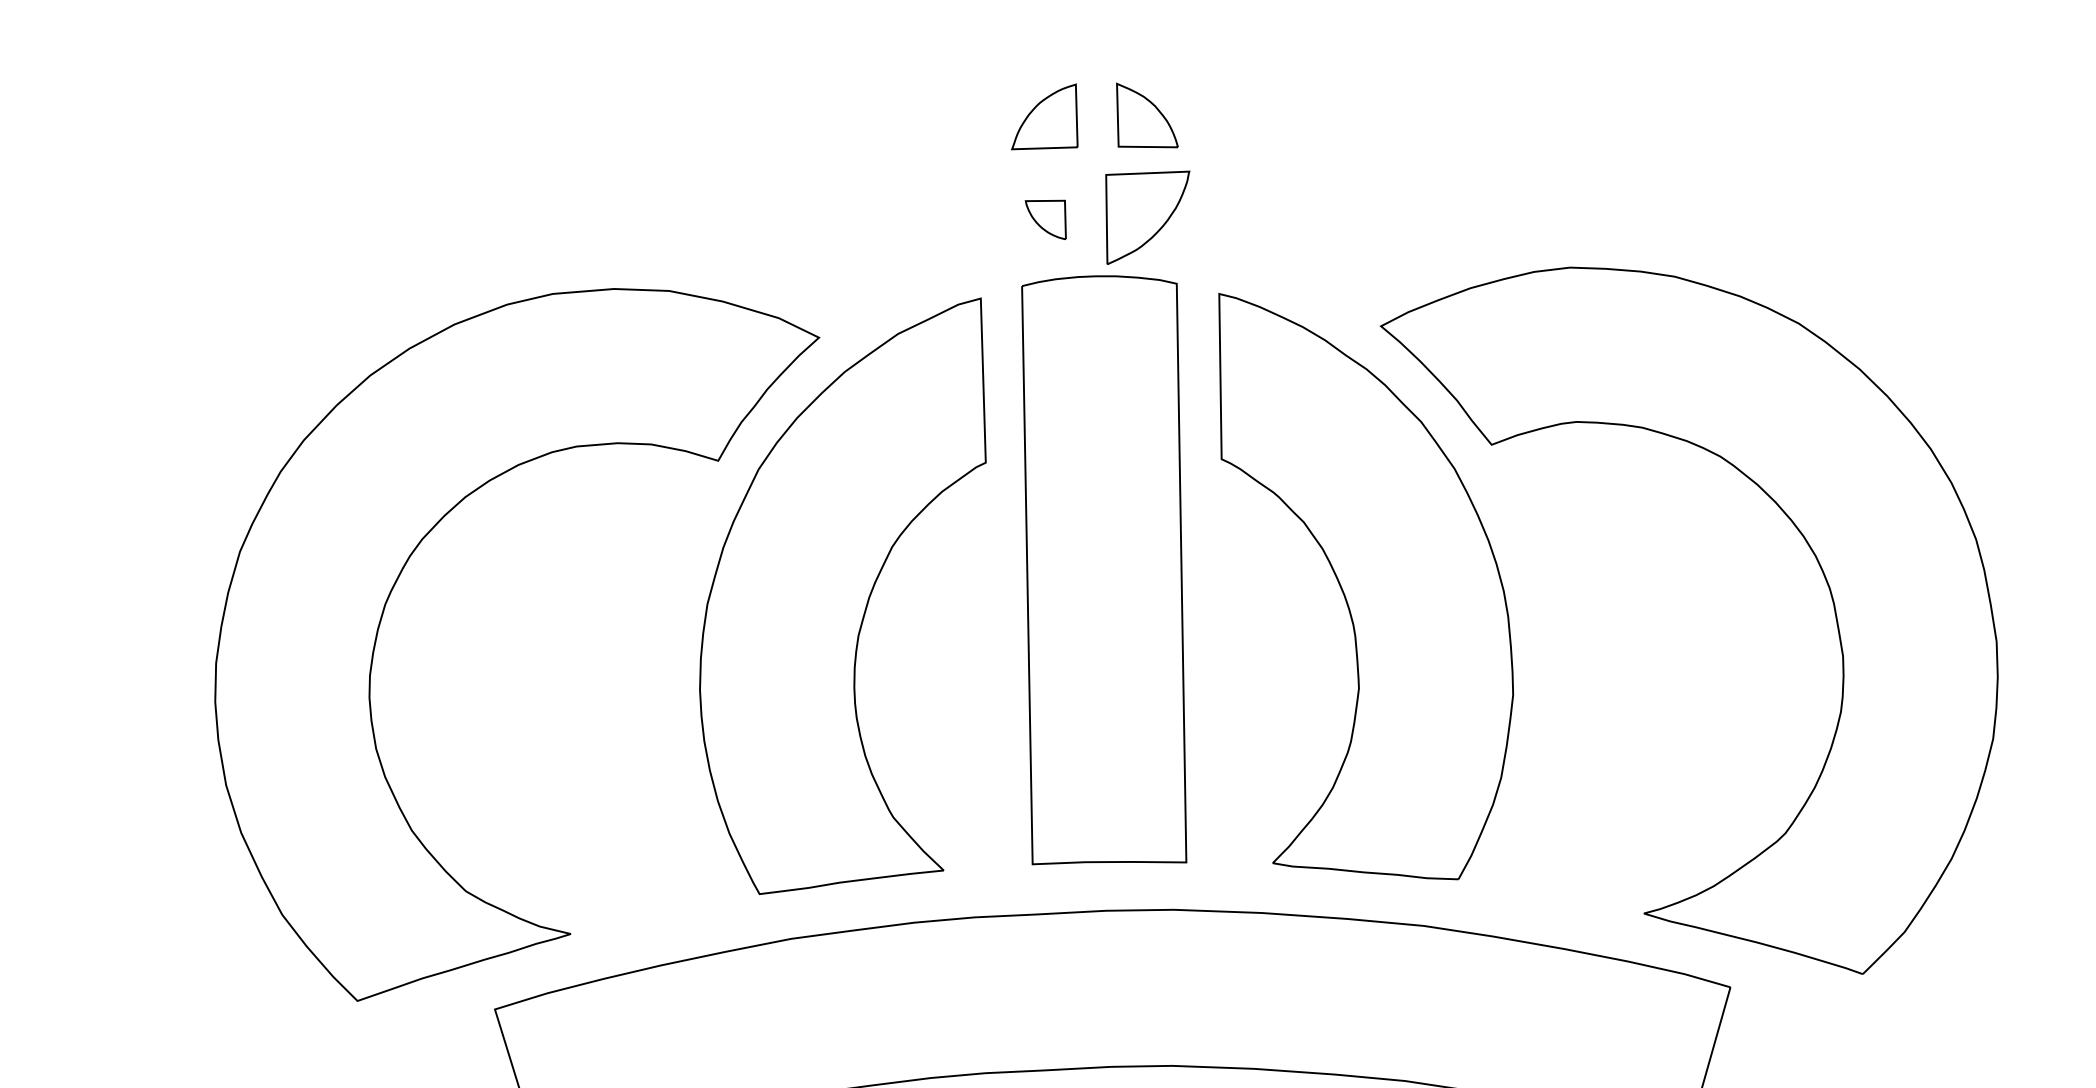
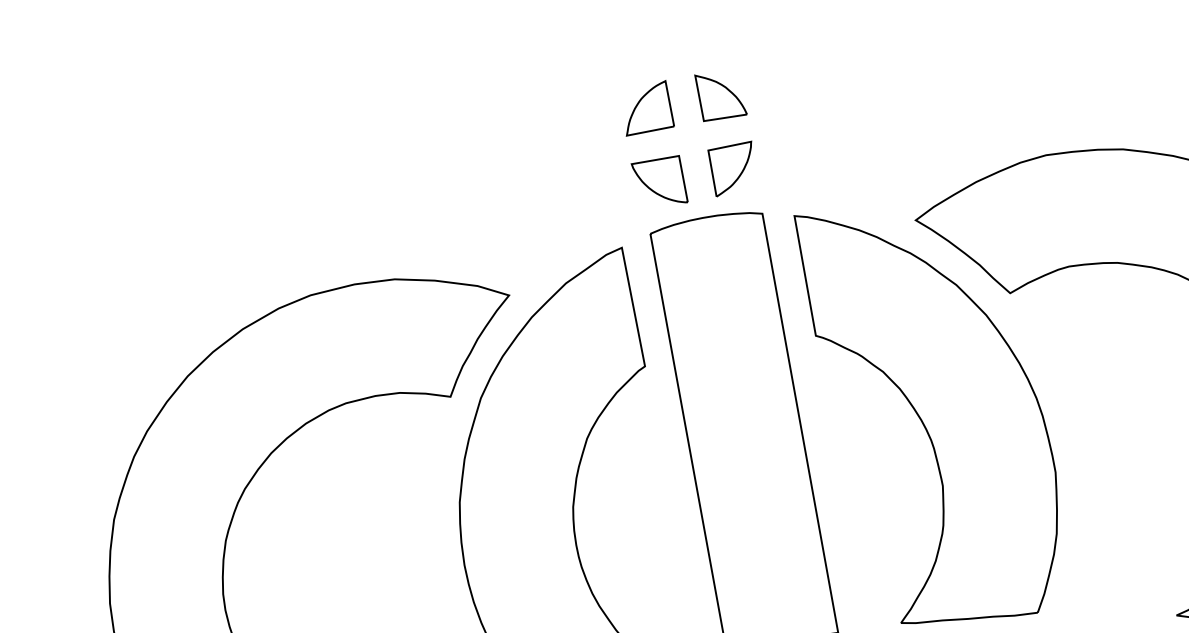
part: (1147, 217) -> (733, 169), size x0.71
part: (1045, 219) -> (659, 182), size x1.67

